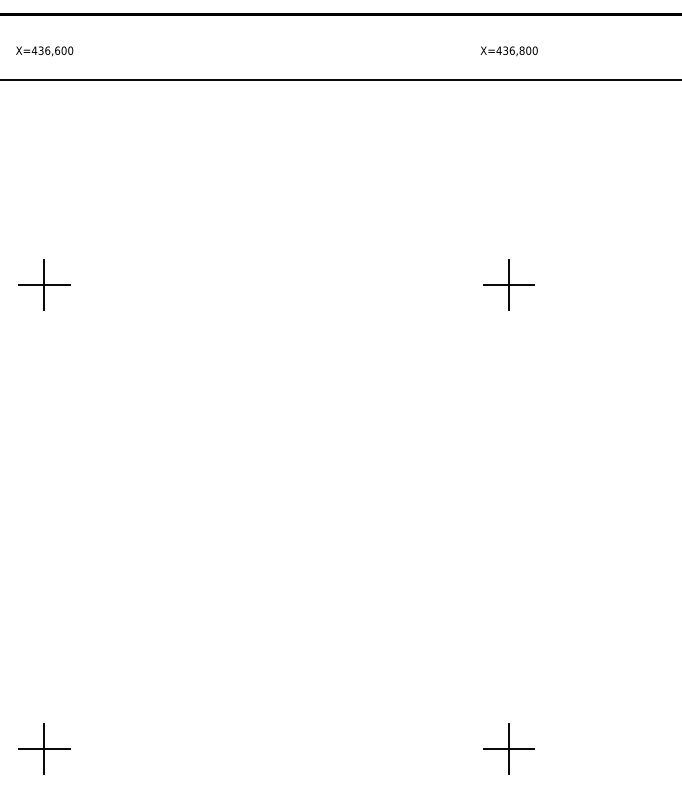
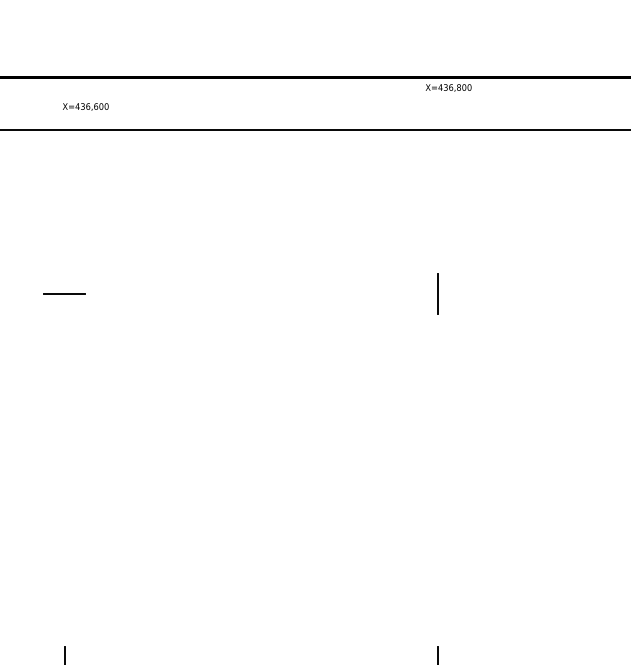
text: (44, 50) -> (85, 106), moved
text: (509, 50) -> (448, 87), moved
line: (44, 284) -> (64, 294), removed
line: (509, 284) -> (437, 294), removed

